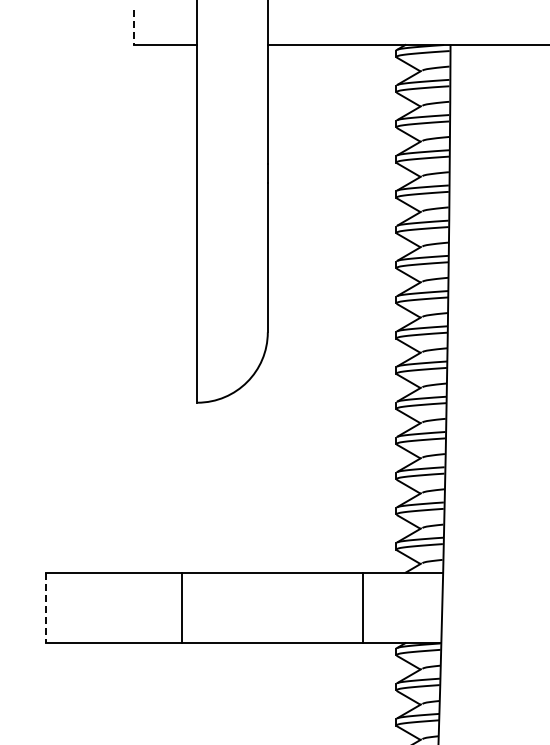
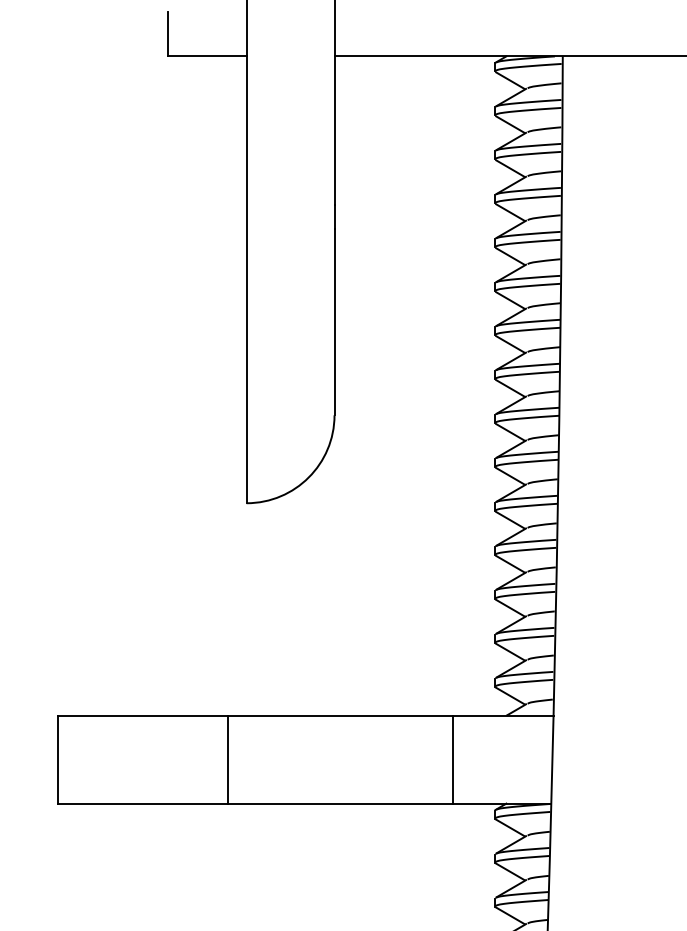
line: (134, 27) -> (167, 34), dashed -> solid
line: (46, 608) -> (58, 760), dashed -> solid

